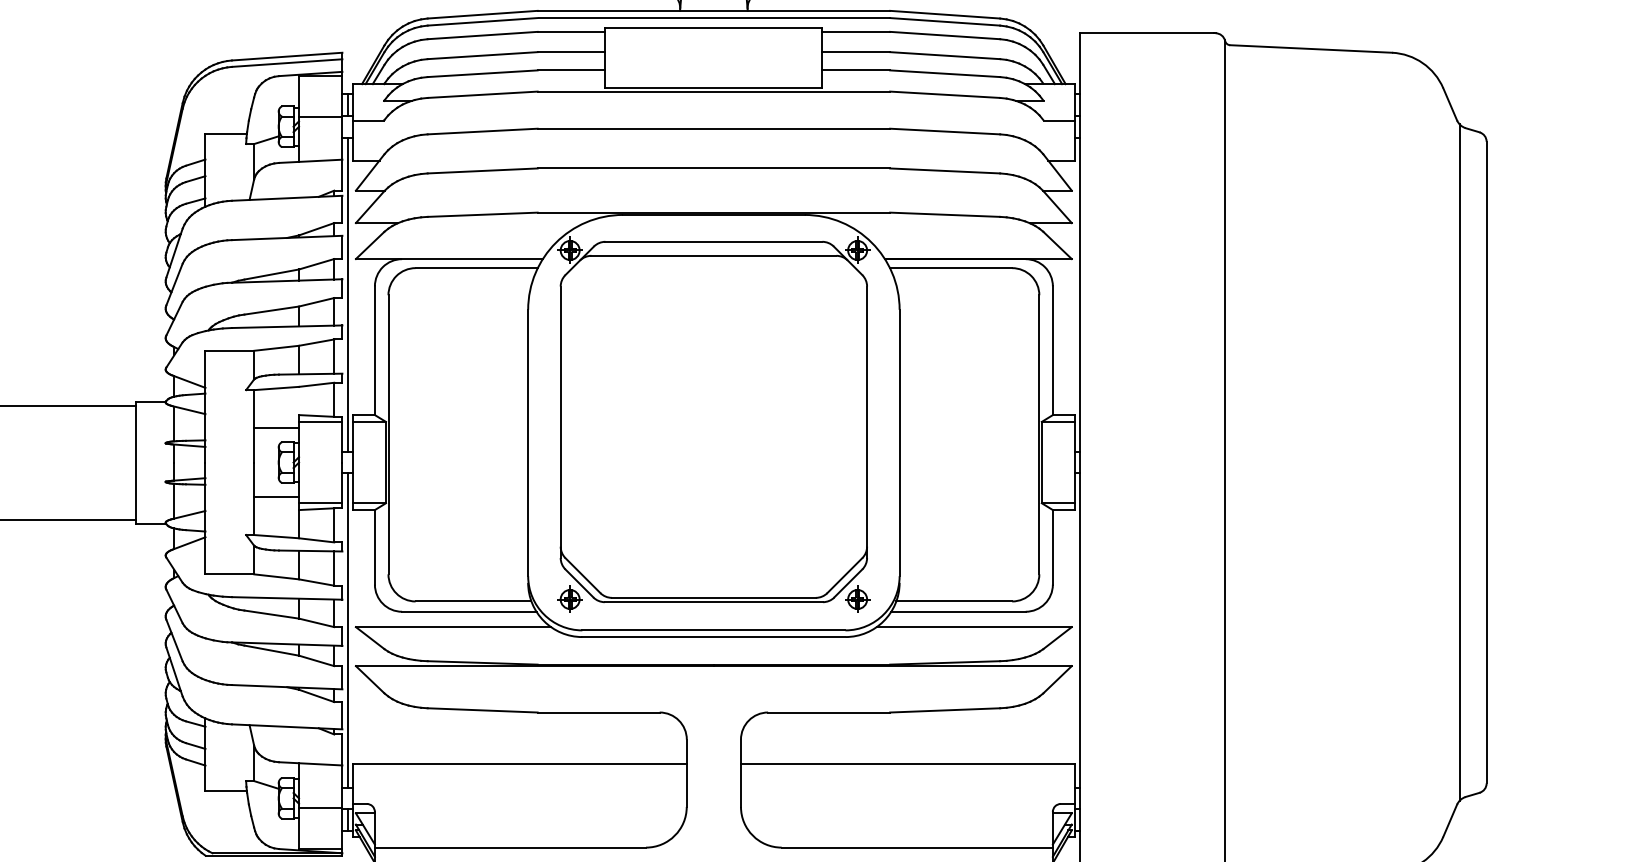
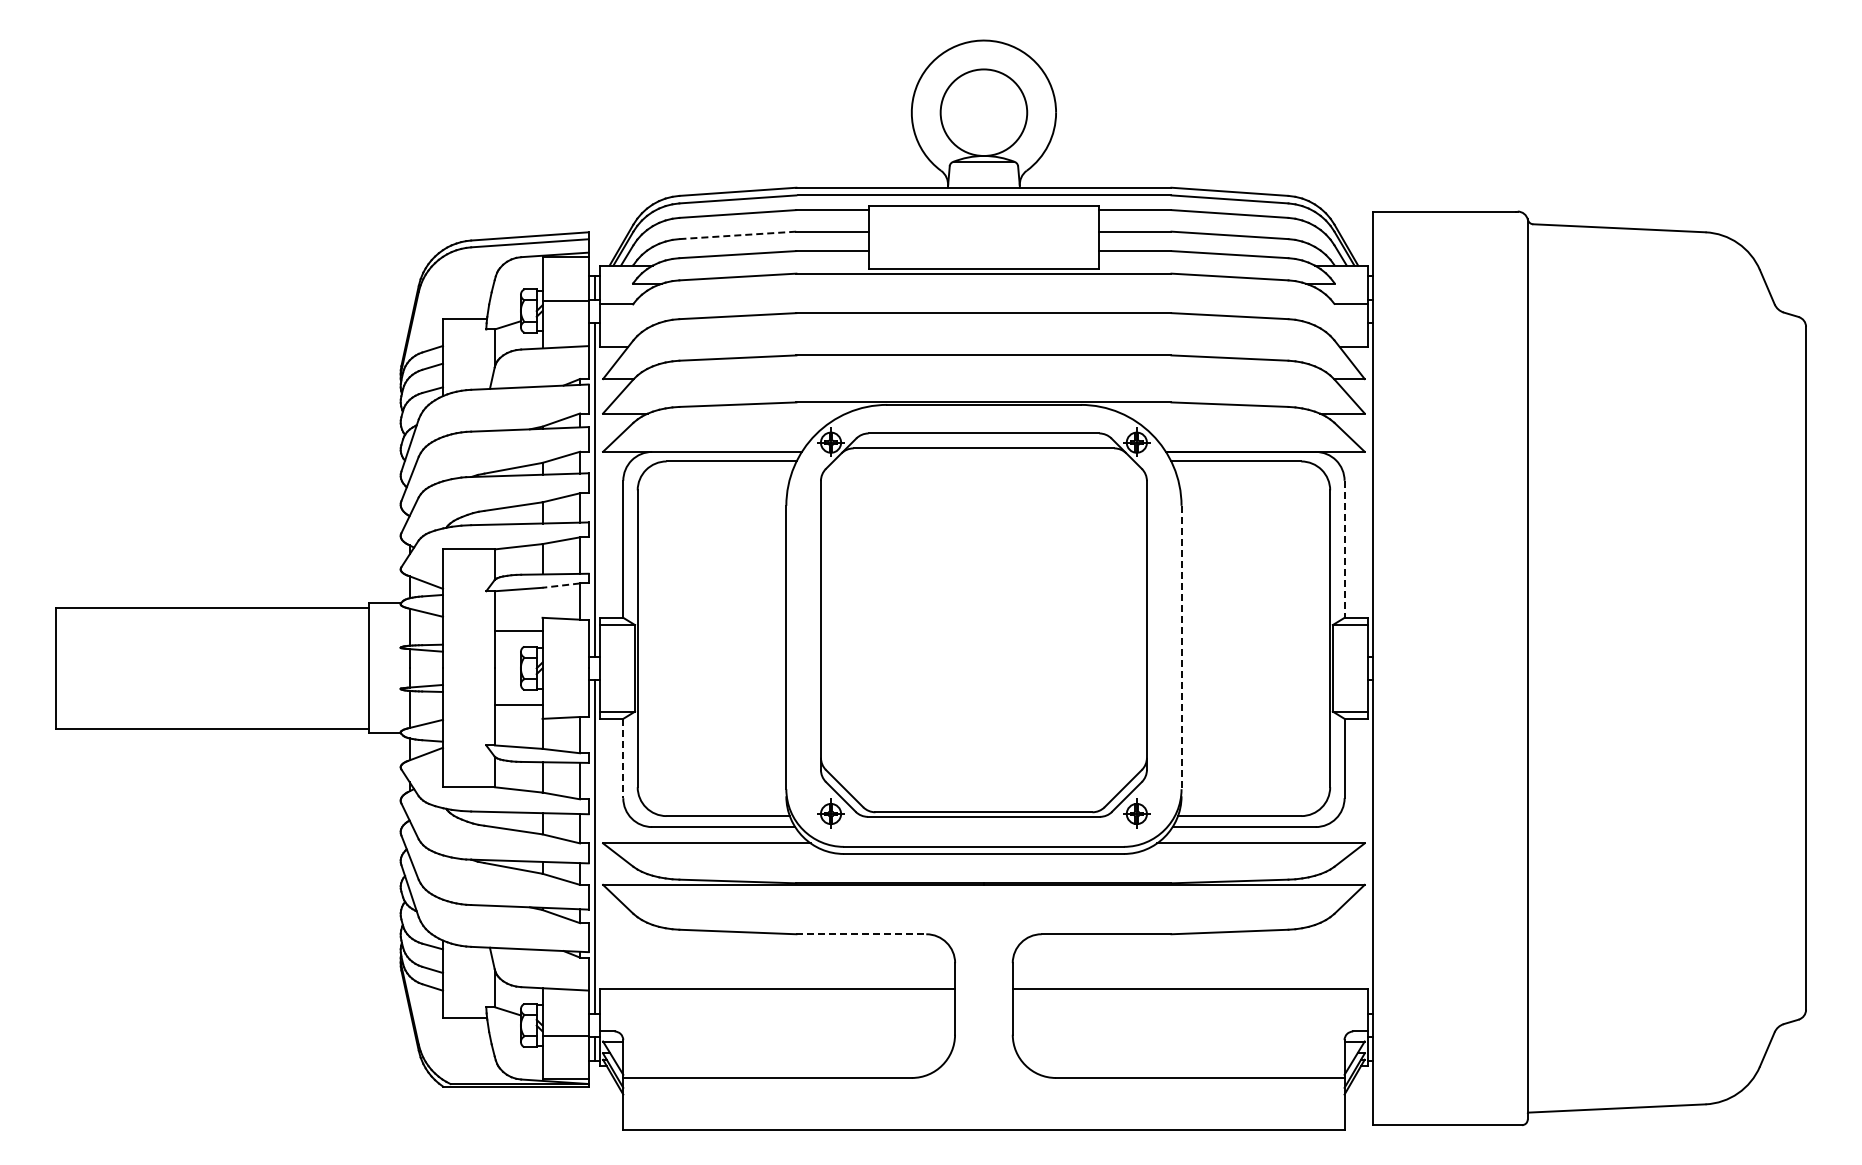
line: (482, 55) -> (737, 235), solid -> dashed
line: (1052, 350) -> (1344, 549), solid -> dashed
line: (316, 384) -> (561, 585), solid -> dashed
line: (320, 422) -> (565, 625), removed
line: (899, 442) -> (1181, 647), solid -> dashed
line: (1459, 462) -> (1777, 668), removed
line: (320, 503) -> (565, 711), removed
line: (375, 547) -> (623, 758), solid -> dashed
line: (598, 712) -> (861, 934), solid -> dashed

